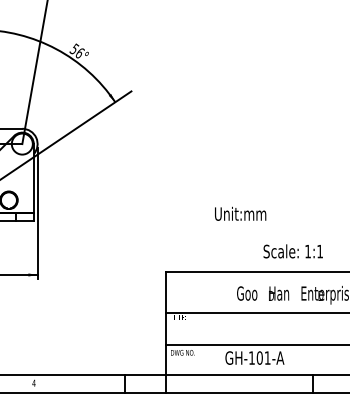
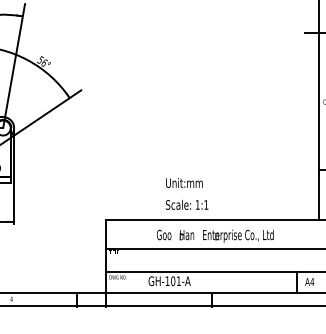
text: (240, 213) -> (184, 182), moved
text: (293, 250) -> (187, 204), moved

